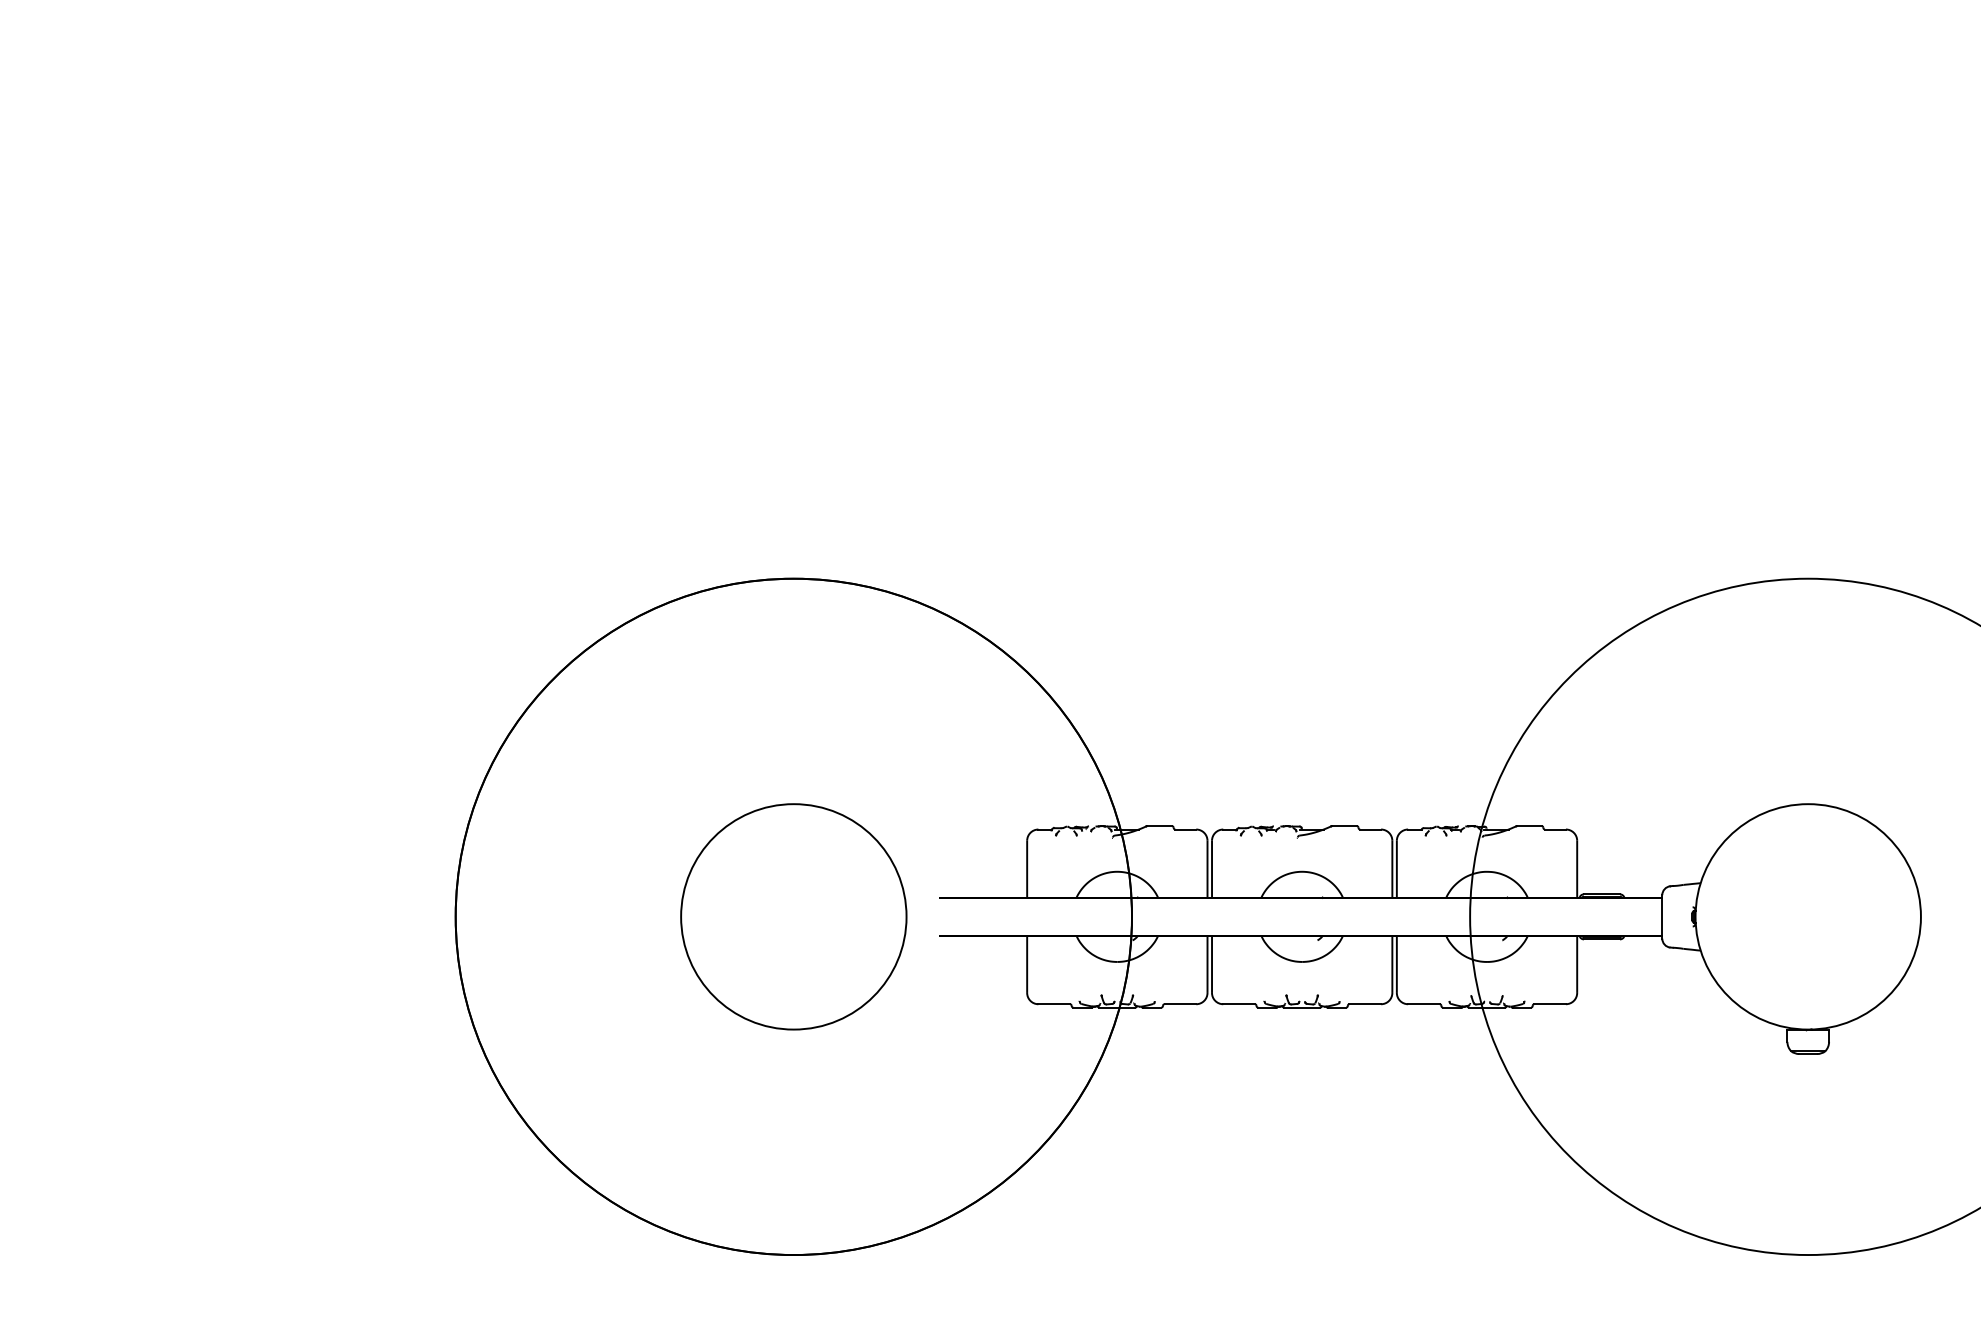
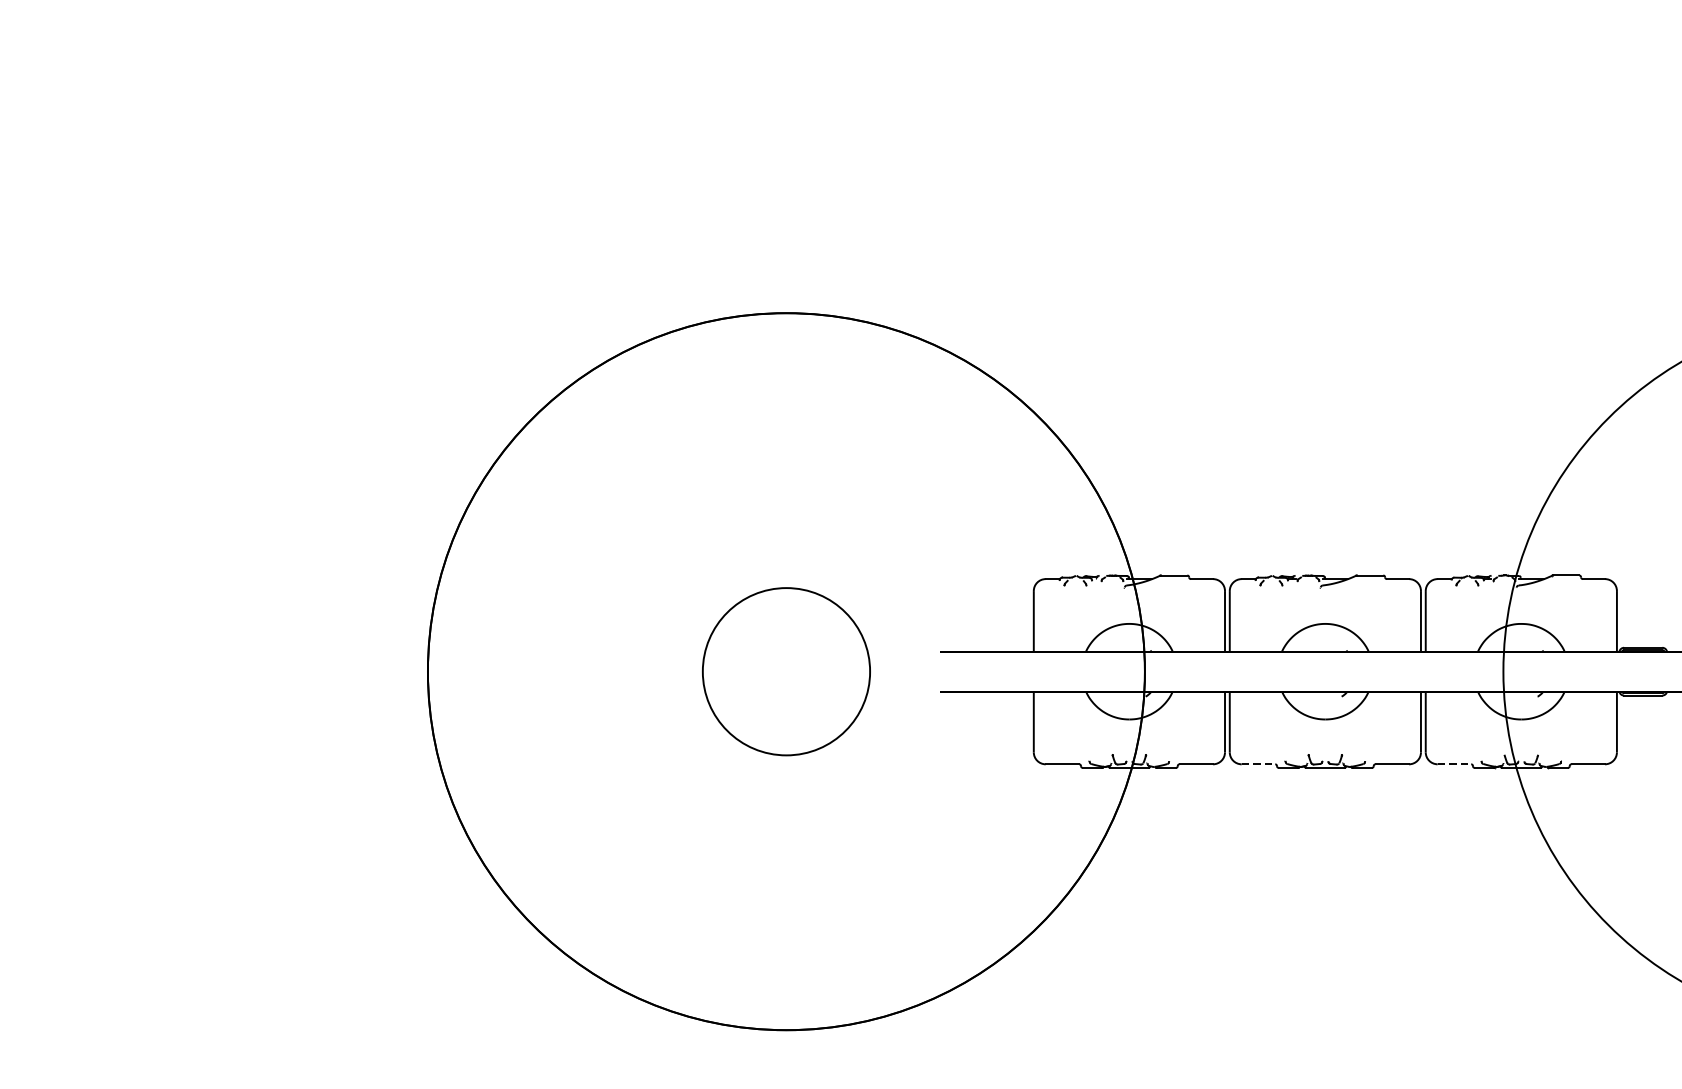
circle: (793, 916) -> (786, 671), size x0.7
line: (1239, 1004) -> (1258, 764), solid -> dashed
line: (1423, 1004) -> (1453, 764), solid -> dashed

